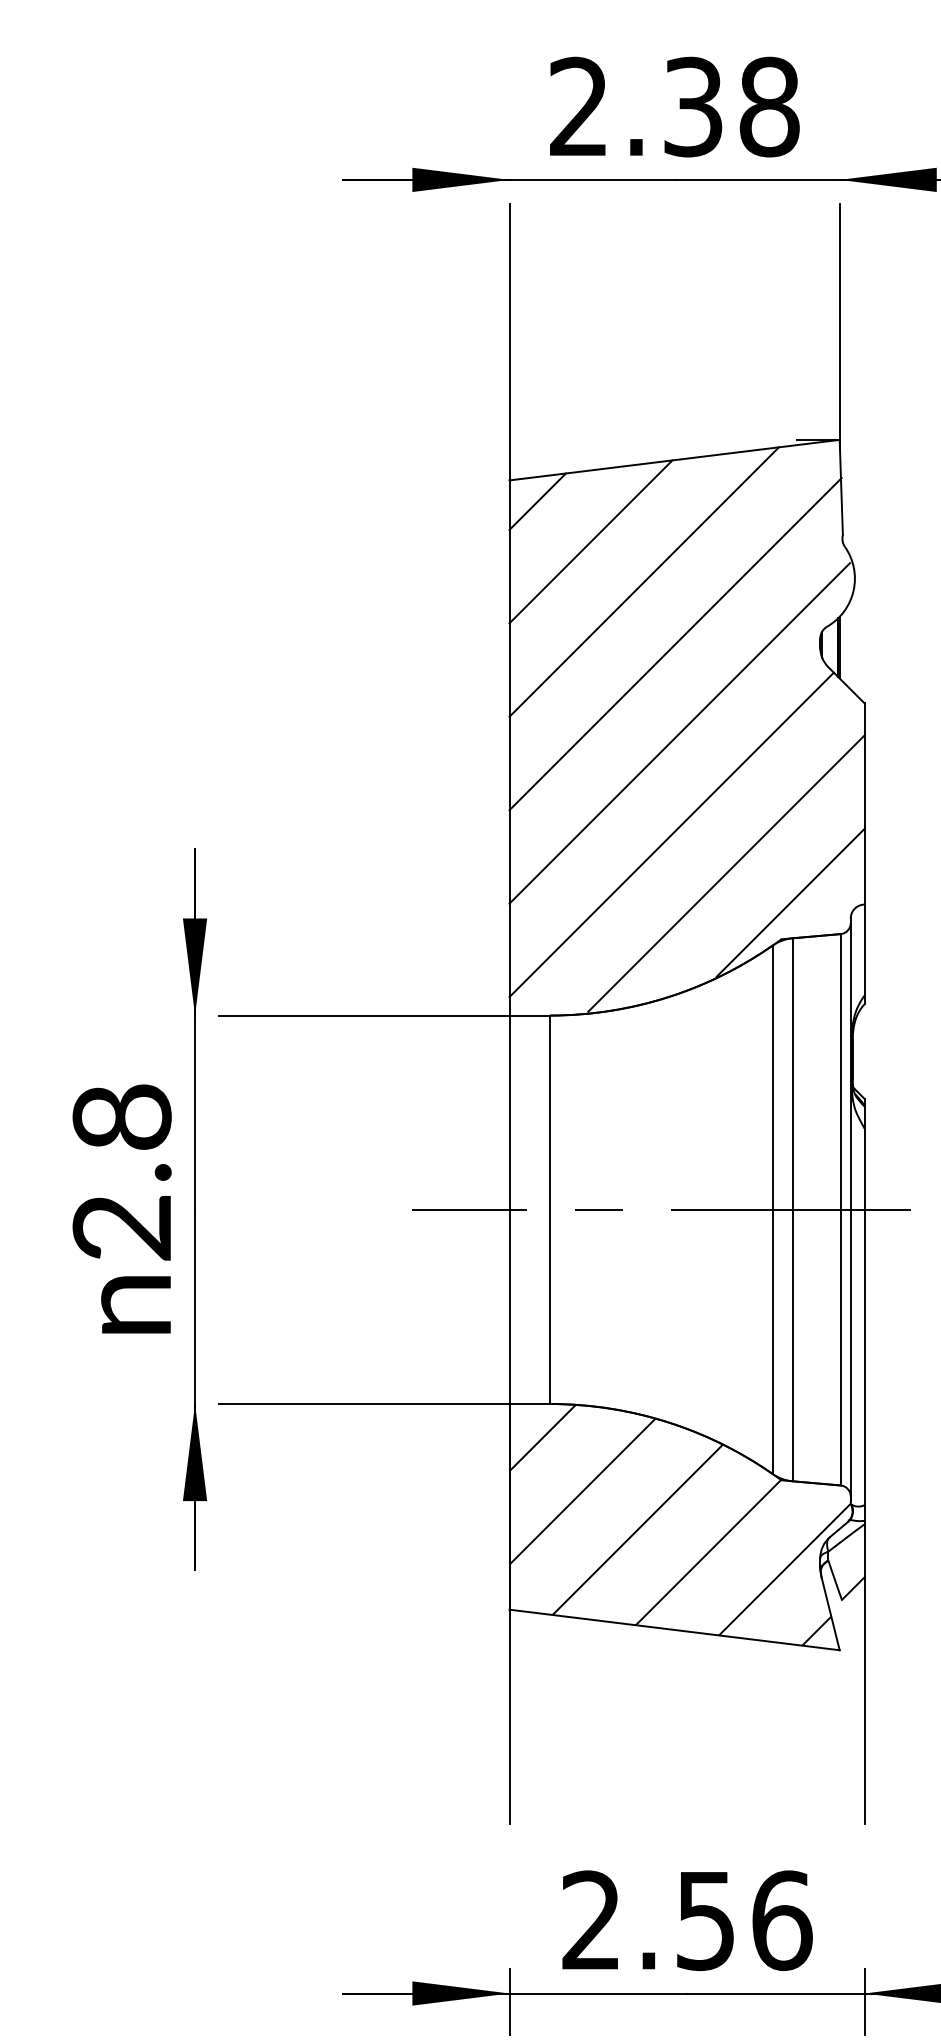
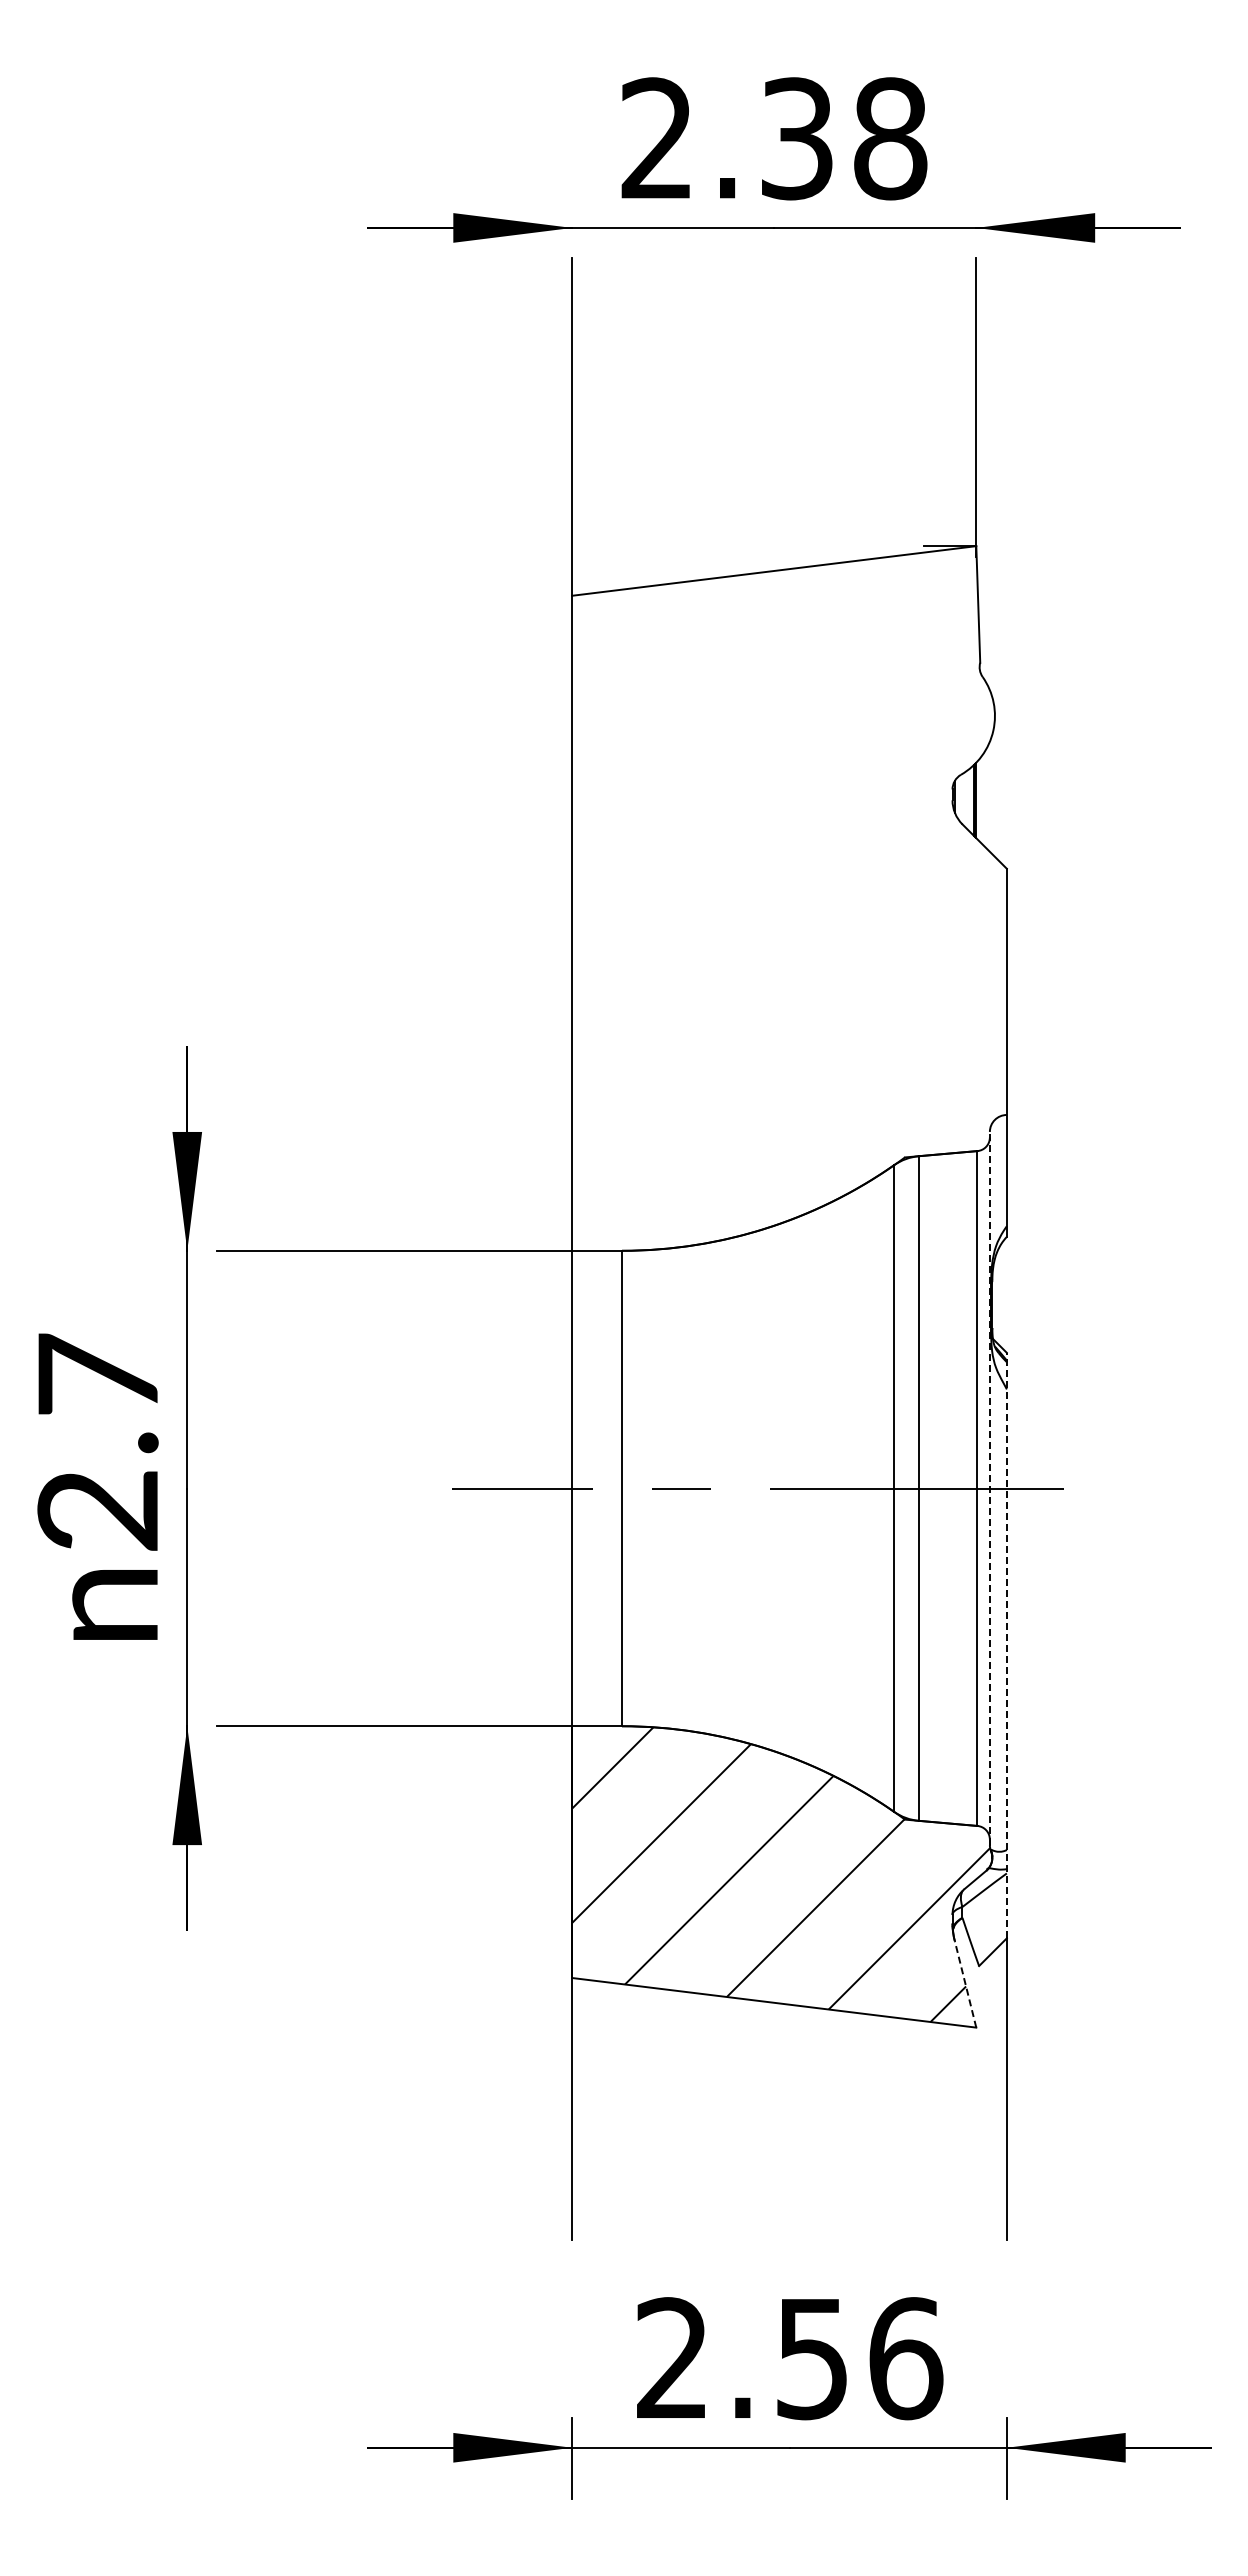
line: (537, 501) -> (606, 621), removed
line: (590, 541) -> (671, 670), removed
line: (643, 582) -> (736, 720), removed
line: (675, 643) -> (775, 795), removed
line: (679, 732) -> (780, 904), removed
line: (671, 834) -> (770, 1029), removed
line: (726, 873) -> (837, 1076), removed
line: (790, 902) -> (915, 1112), removed
text: (121, 1116) -> (97, 1374), 2.8 -> 2.7
line: (850, 1209) -> (989, 1488), solid -> dashed
line: (864, 1338) -> (1006, 1645), solid -> dashed
line: (830, 1615) -> (965, 1984), solid -> dashed

